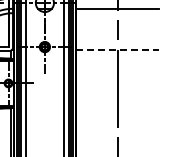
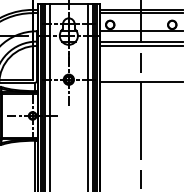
line: (116, 13) -> (140, 46), added
line: (117, 49) -> (141, 82), dashed -> solid

